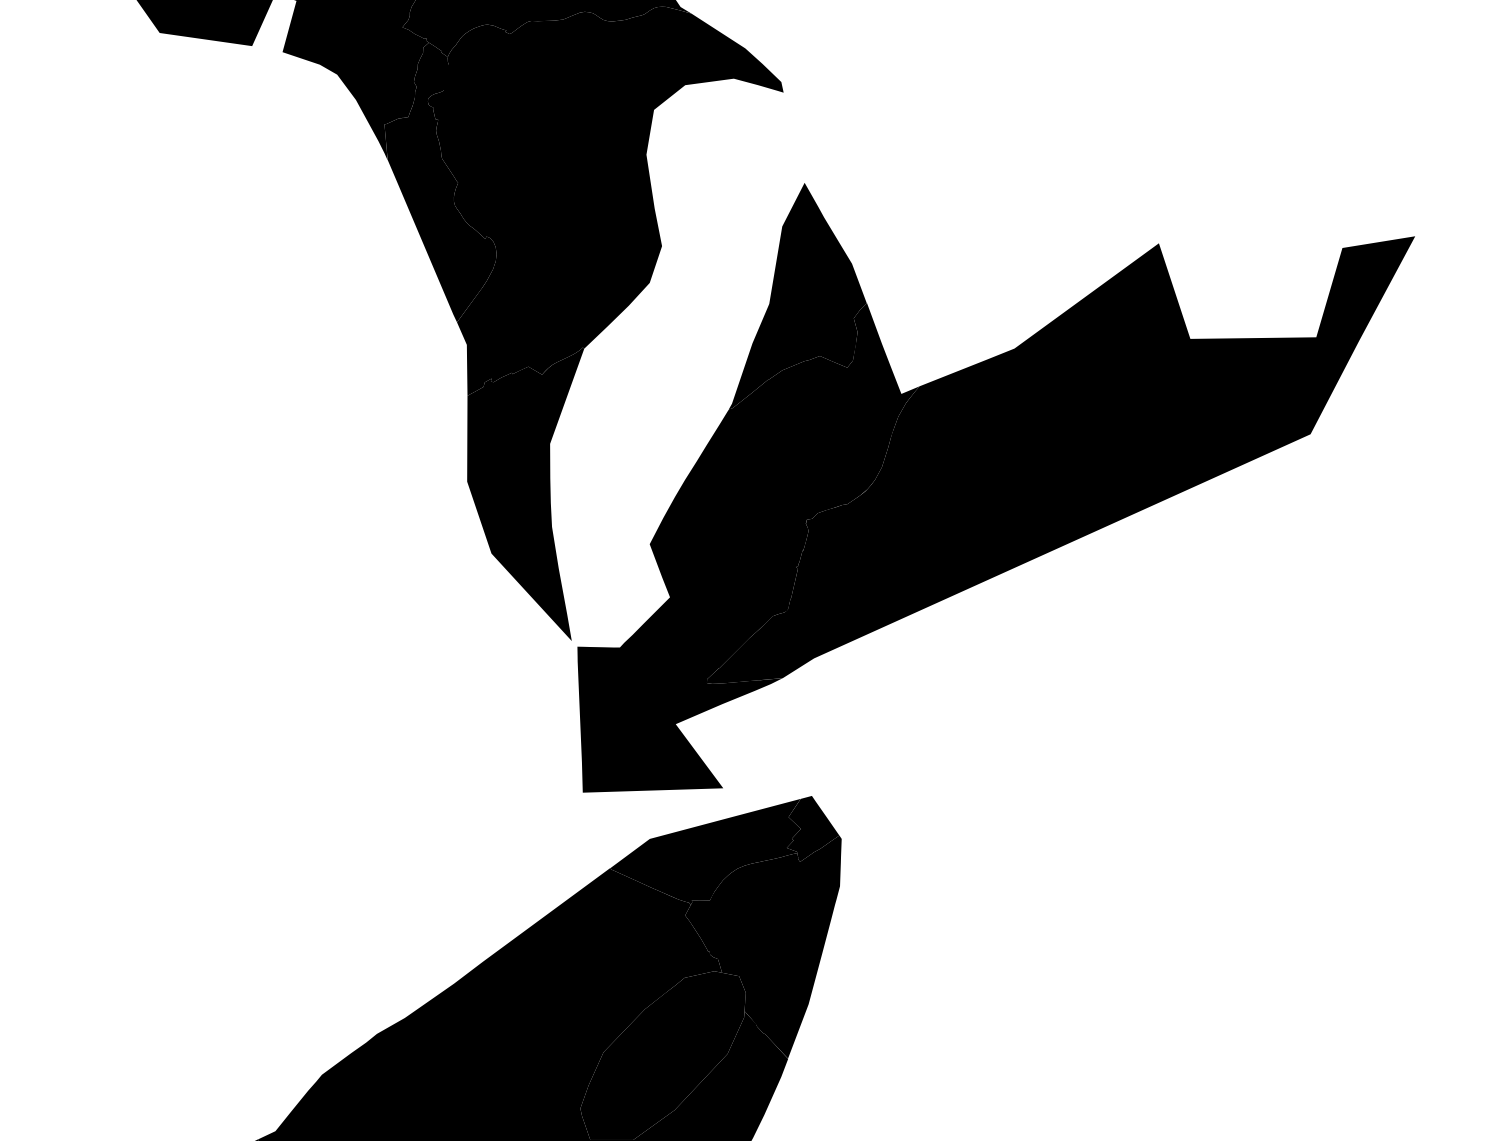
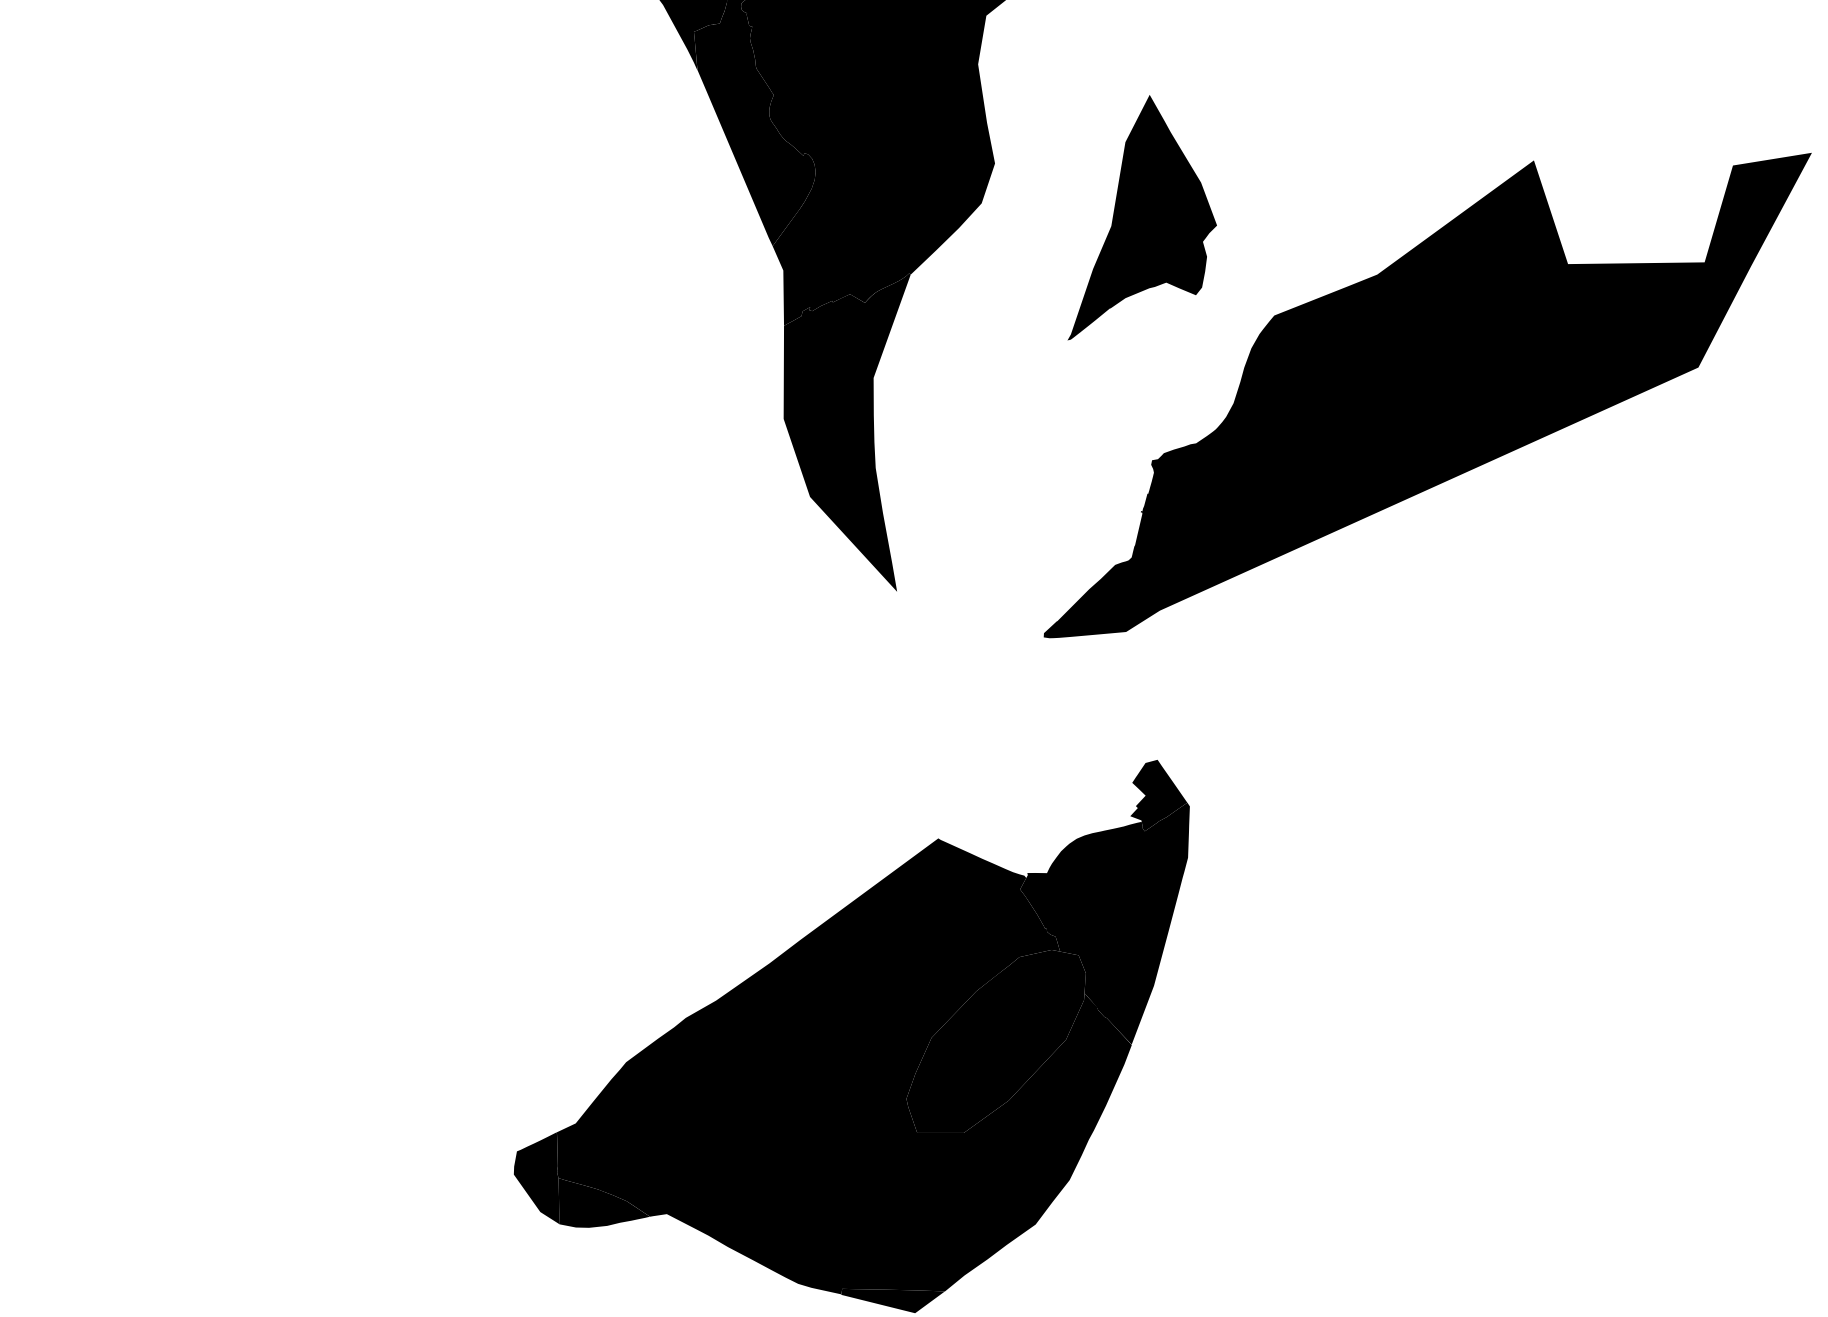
fill: (748, 547) -> (1088, 490), removed
fill: (704, 850) -> (1041, 819), removed

